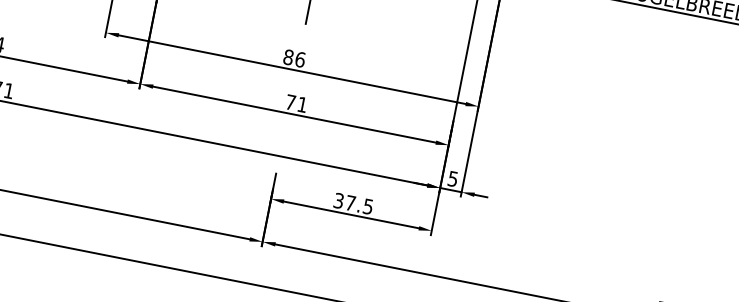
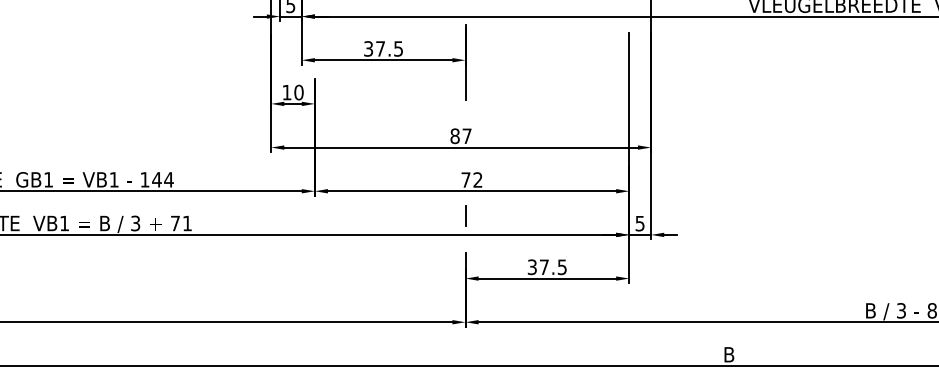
text: (299, 59) -> (466, 136), 86 -> 87
text: (302, 104) -> (477, 179), 71 -> 72
line: (283, 137) -> (465, 215), added

